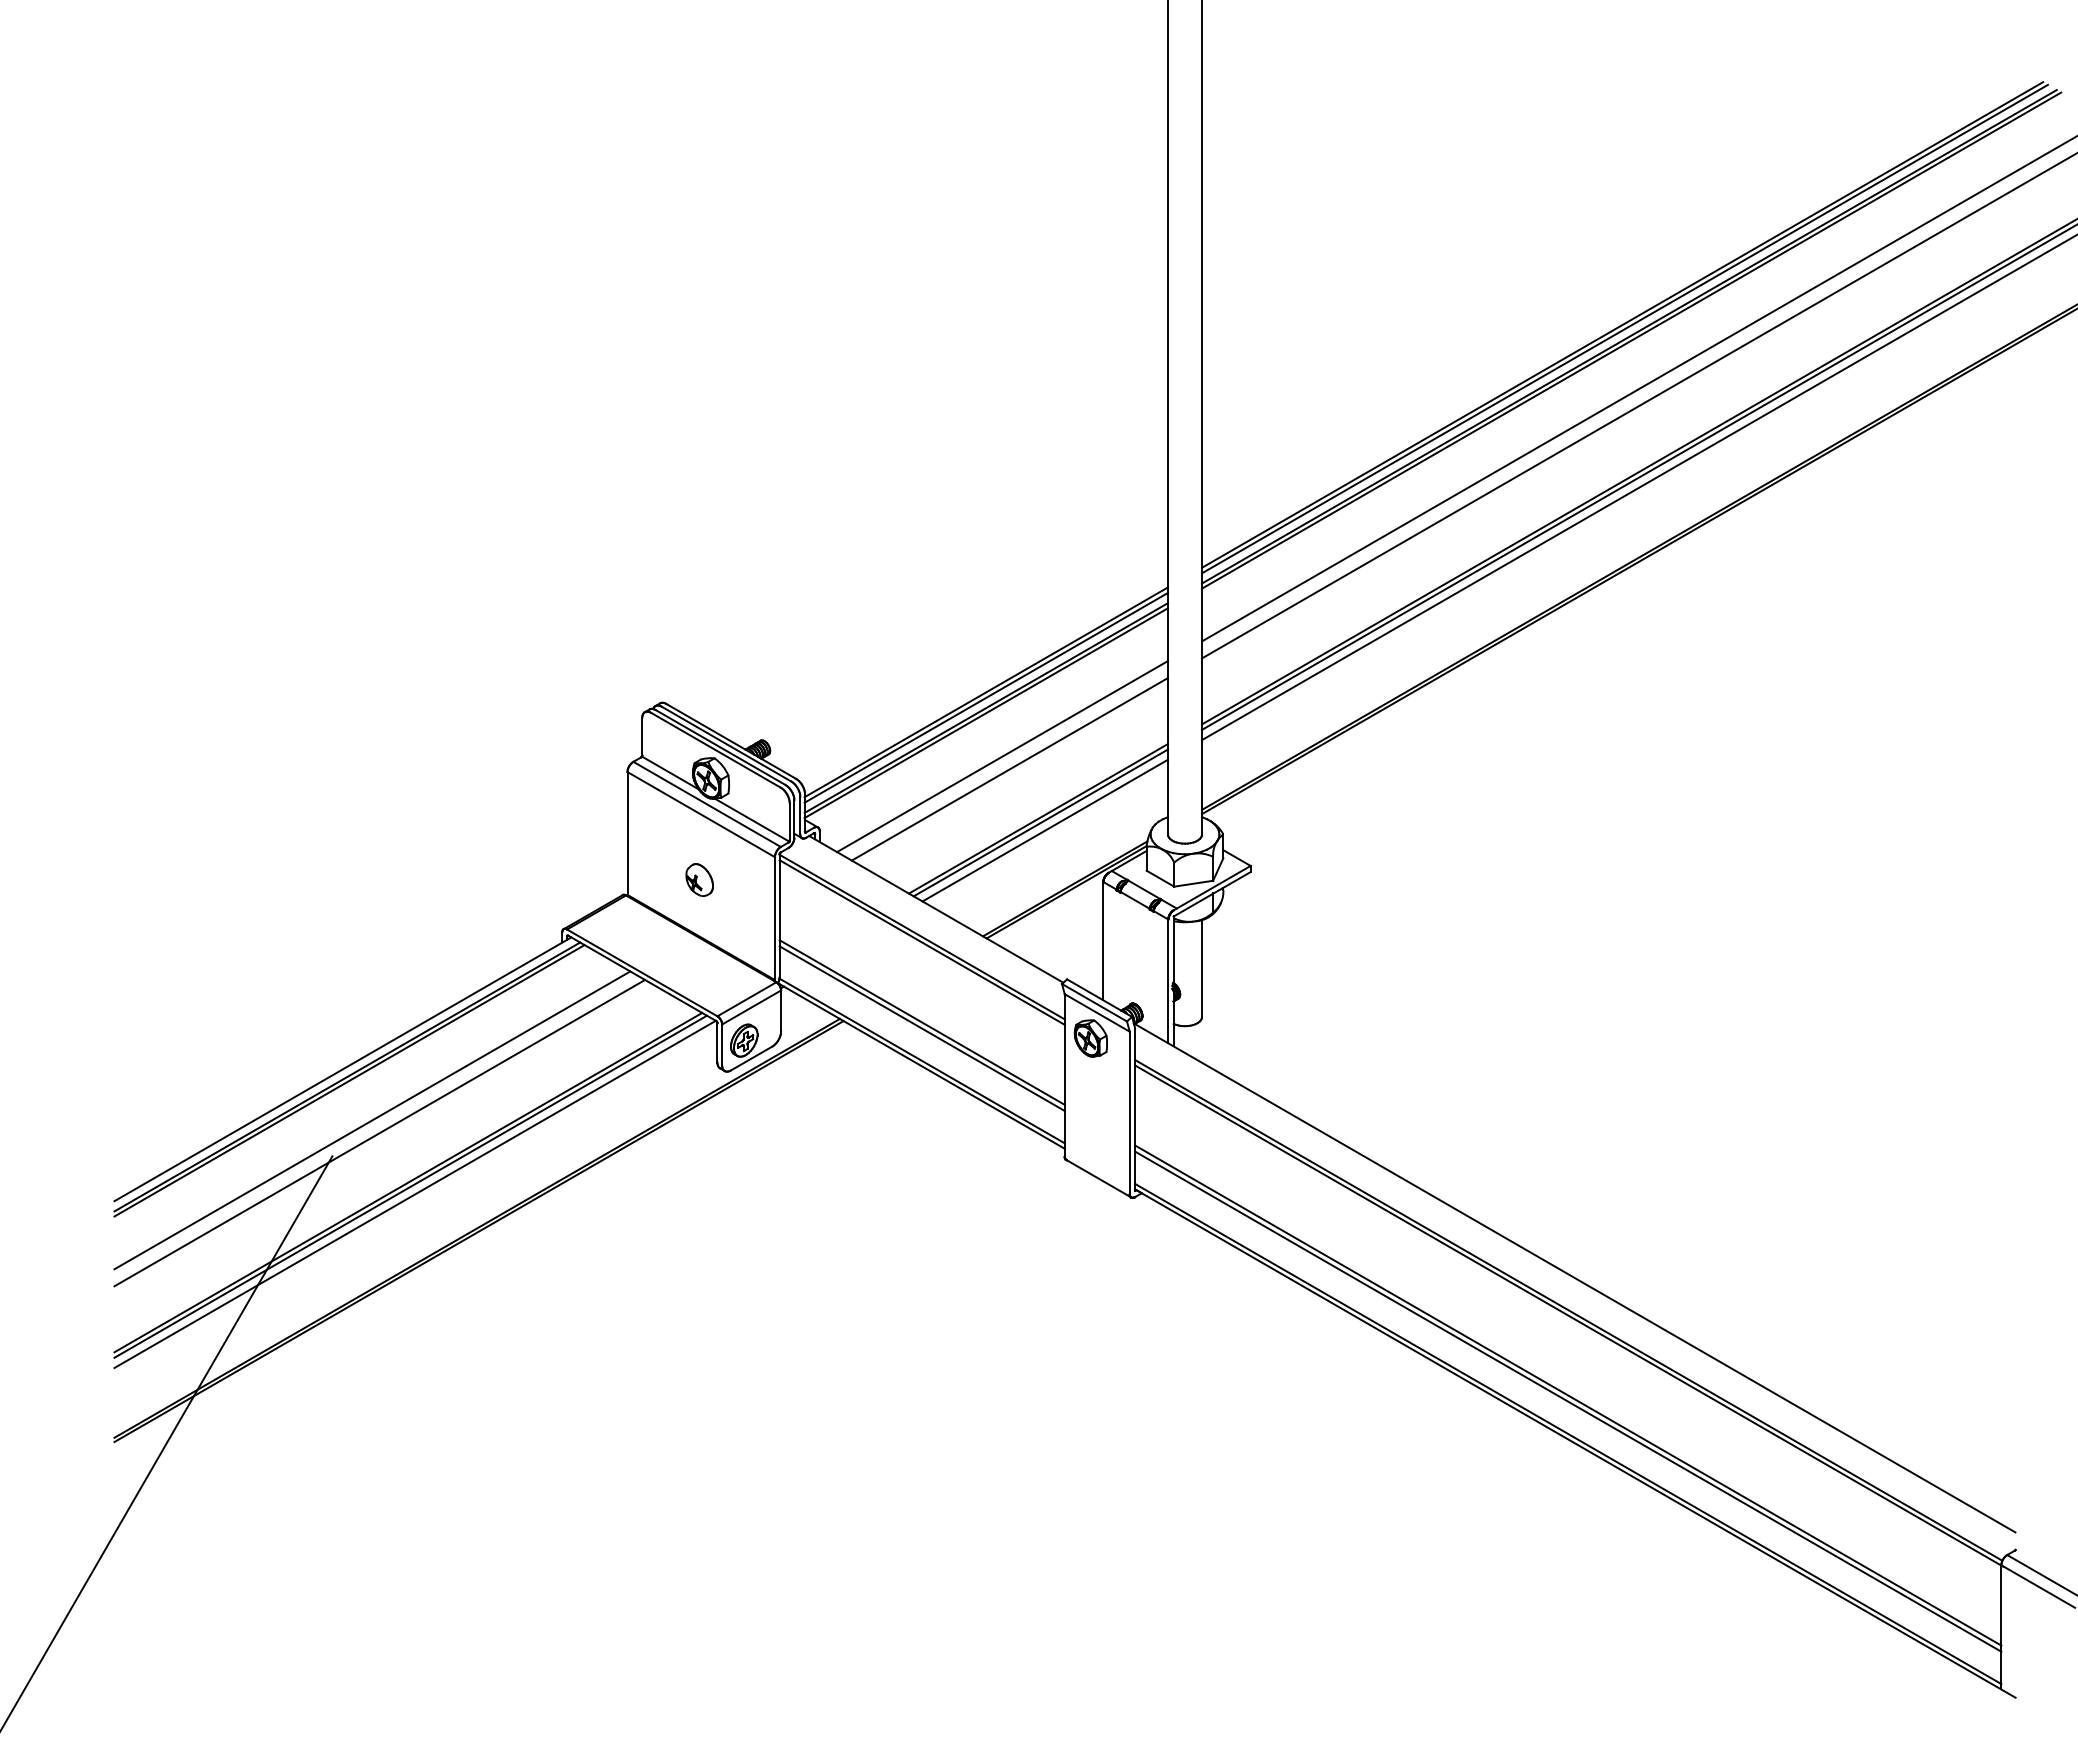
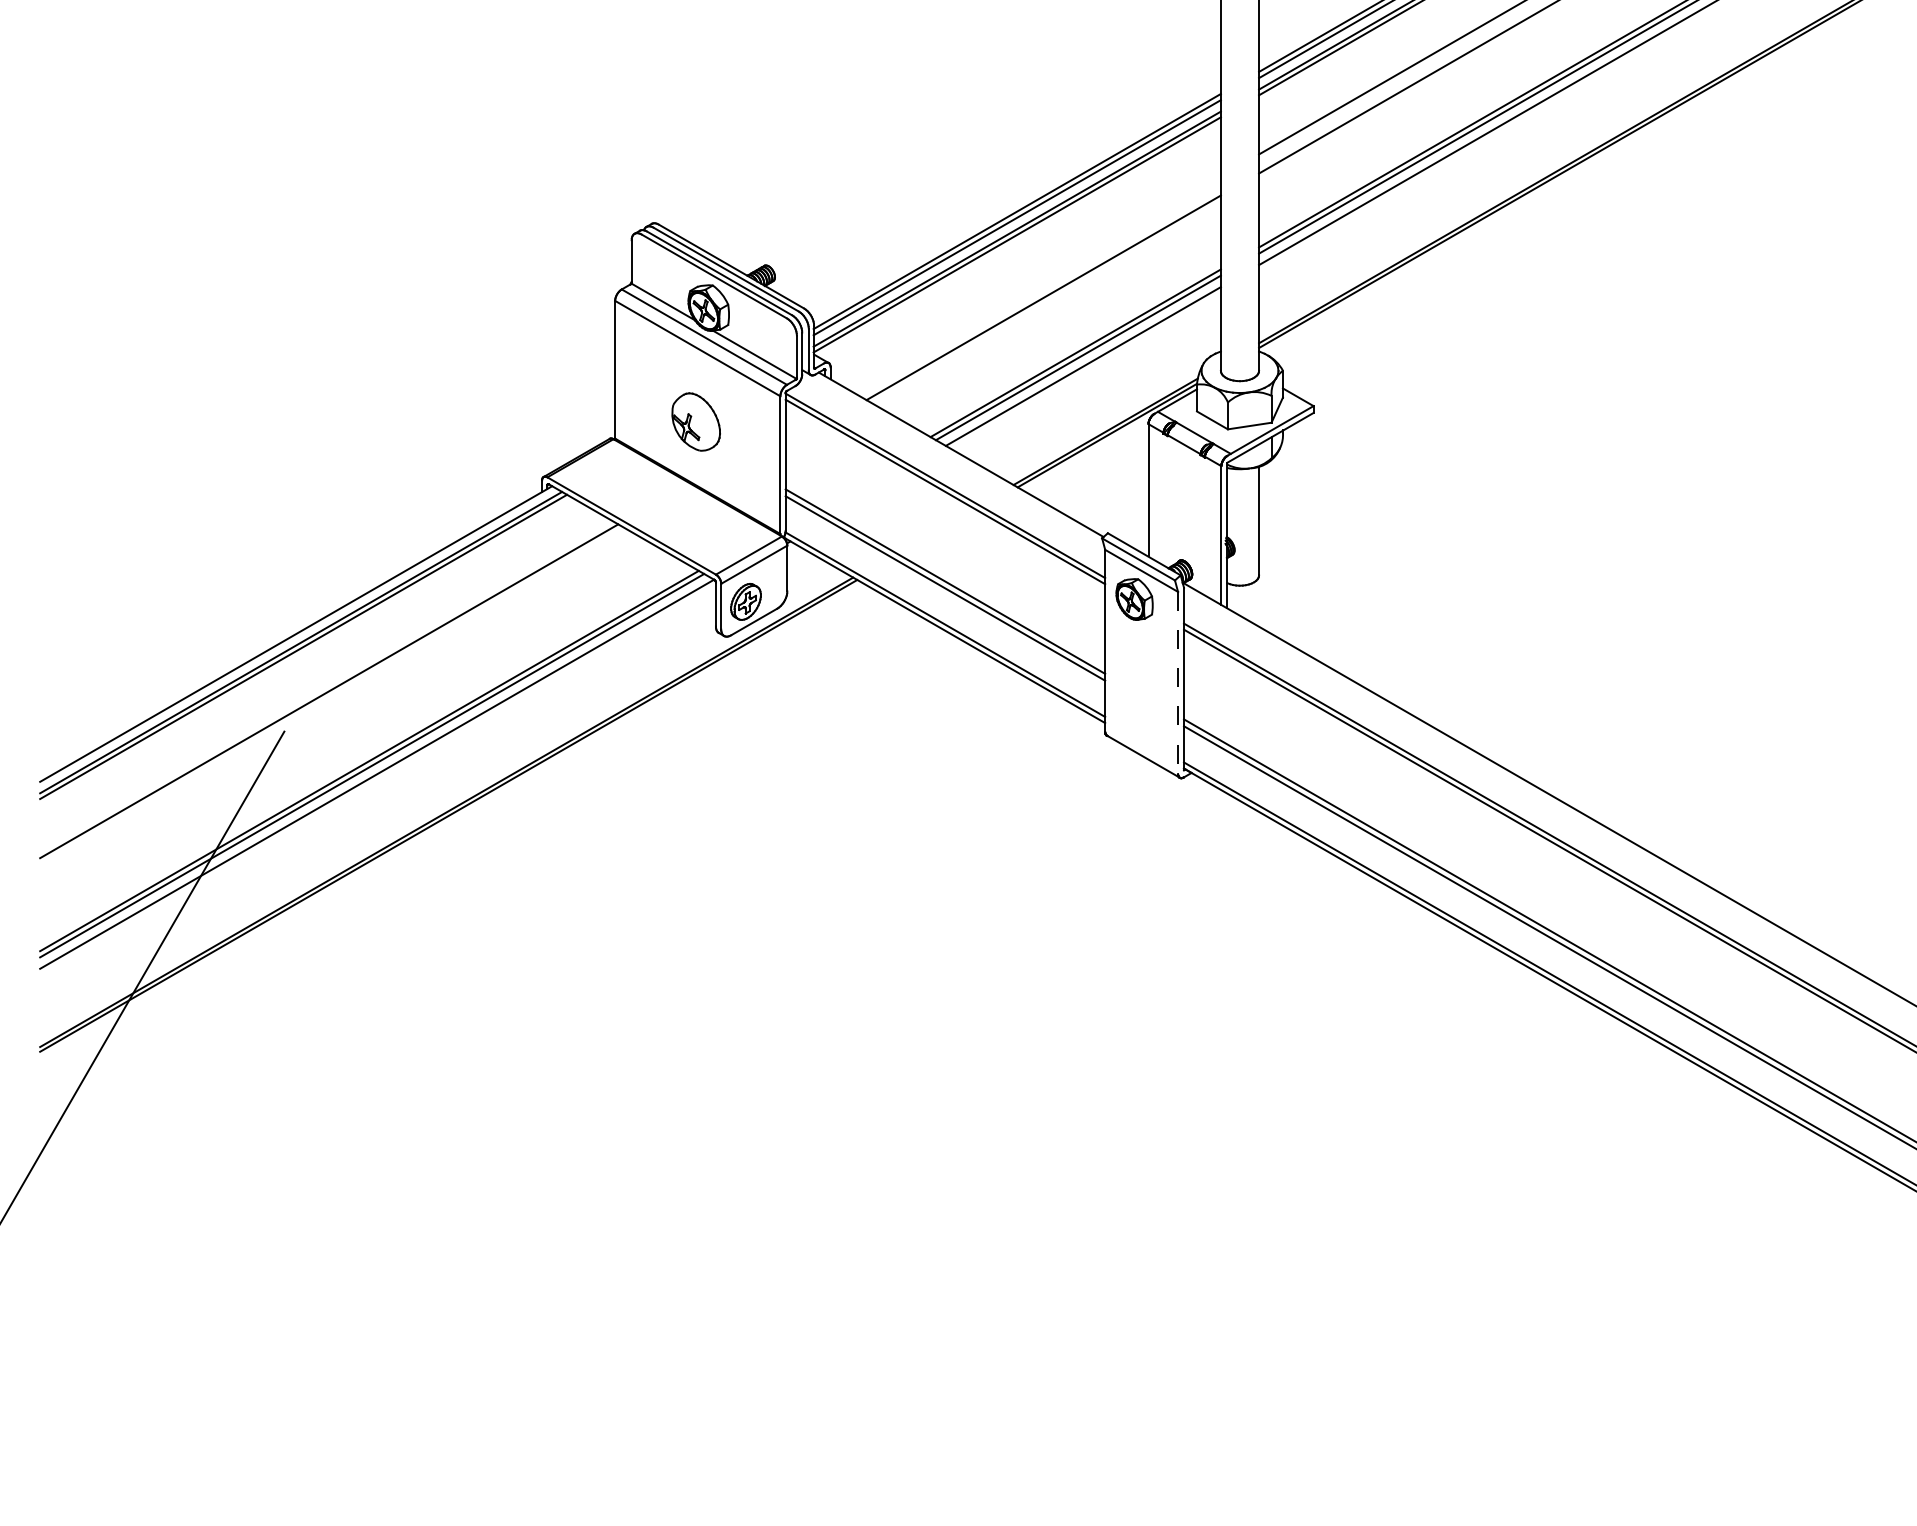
line: (1002, 756) -> (1035, 283), removed
part: (699, 879) -> (695, 421), size x1.6
line: (1129, 1113) -> (1177, 683), solid -> dashed
line: (379, 1132) -> (337, 704), removed

